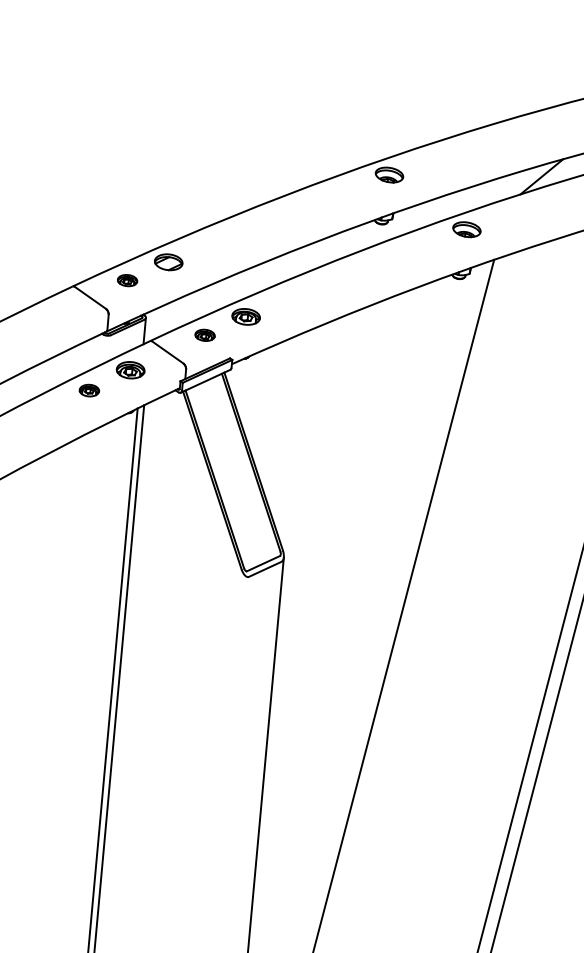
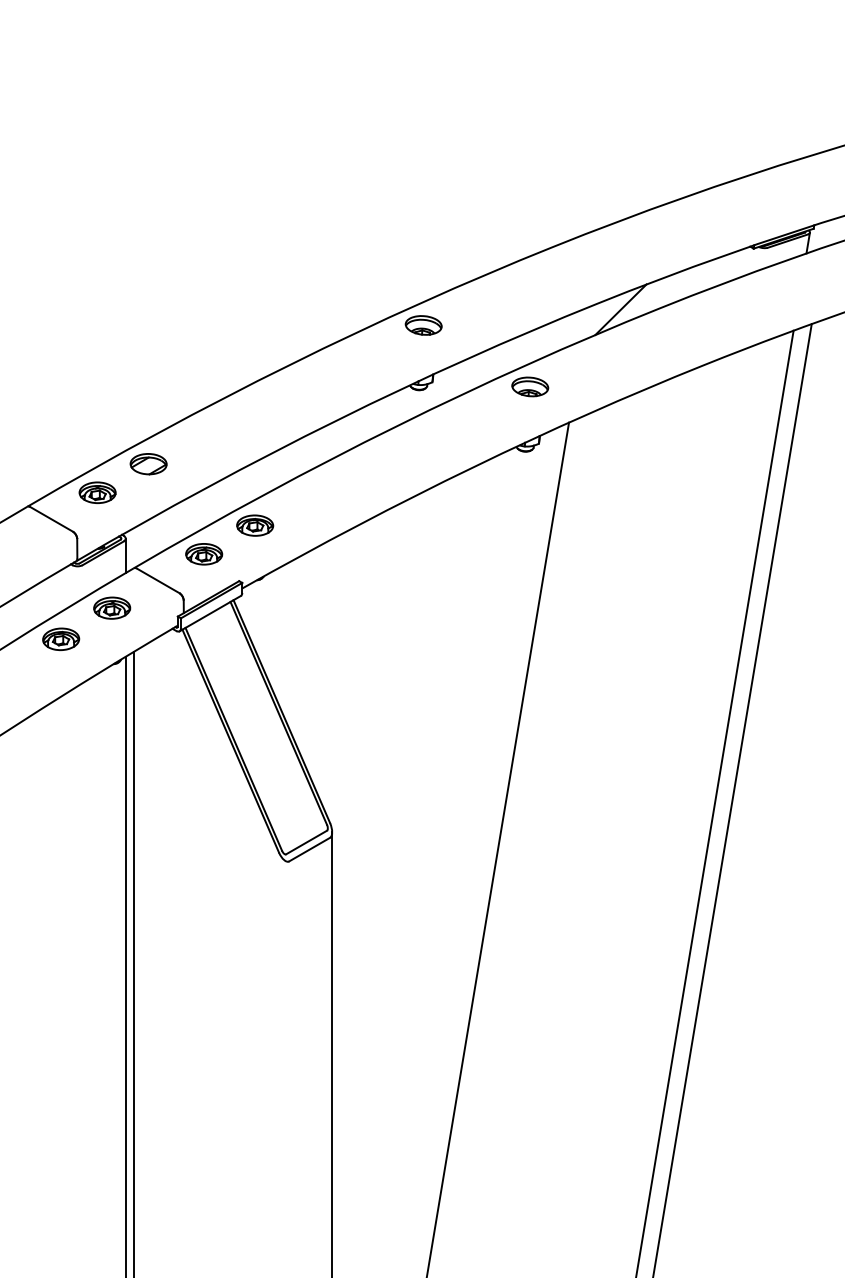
part: (127, 280) -> (97, 492), size x1.43
part: (205, 335) -> (204, 554), size x1.43
part: (89, 390) -> (61, 639), size x1.43

